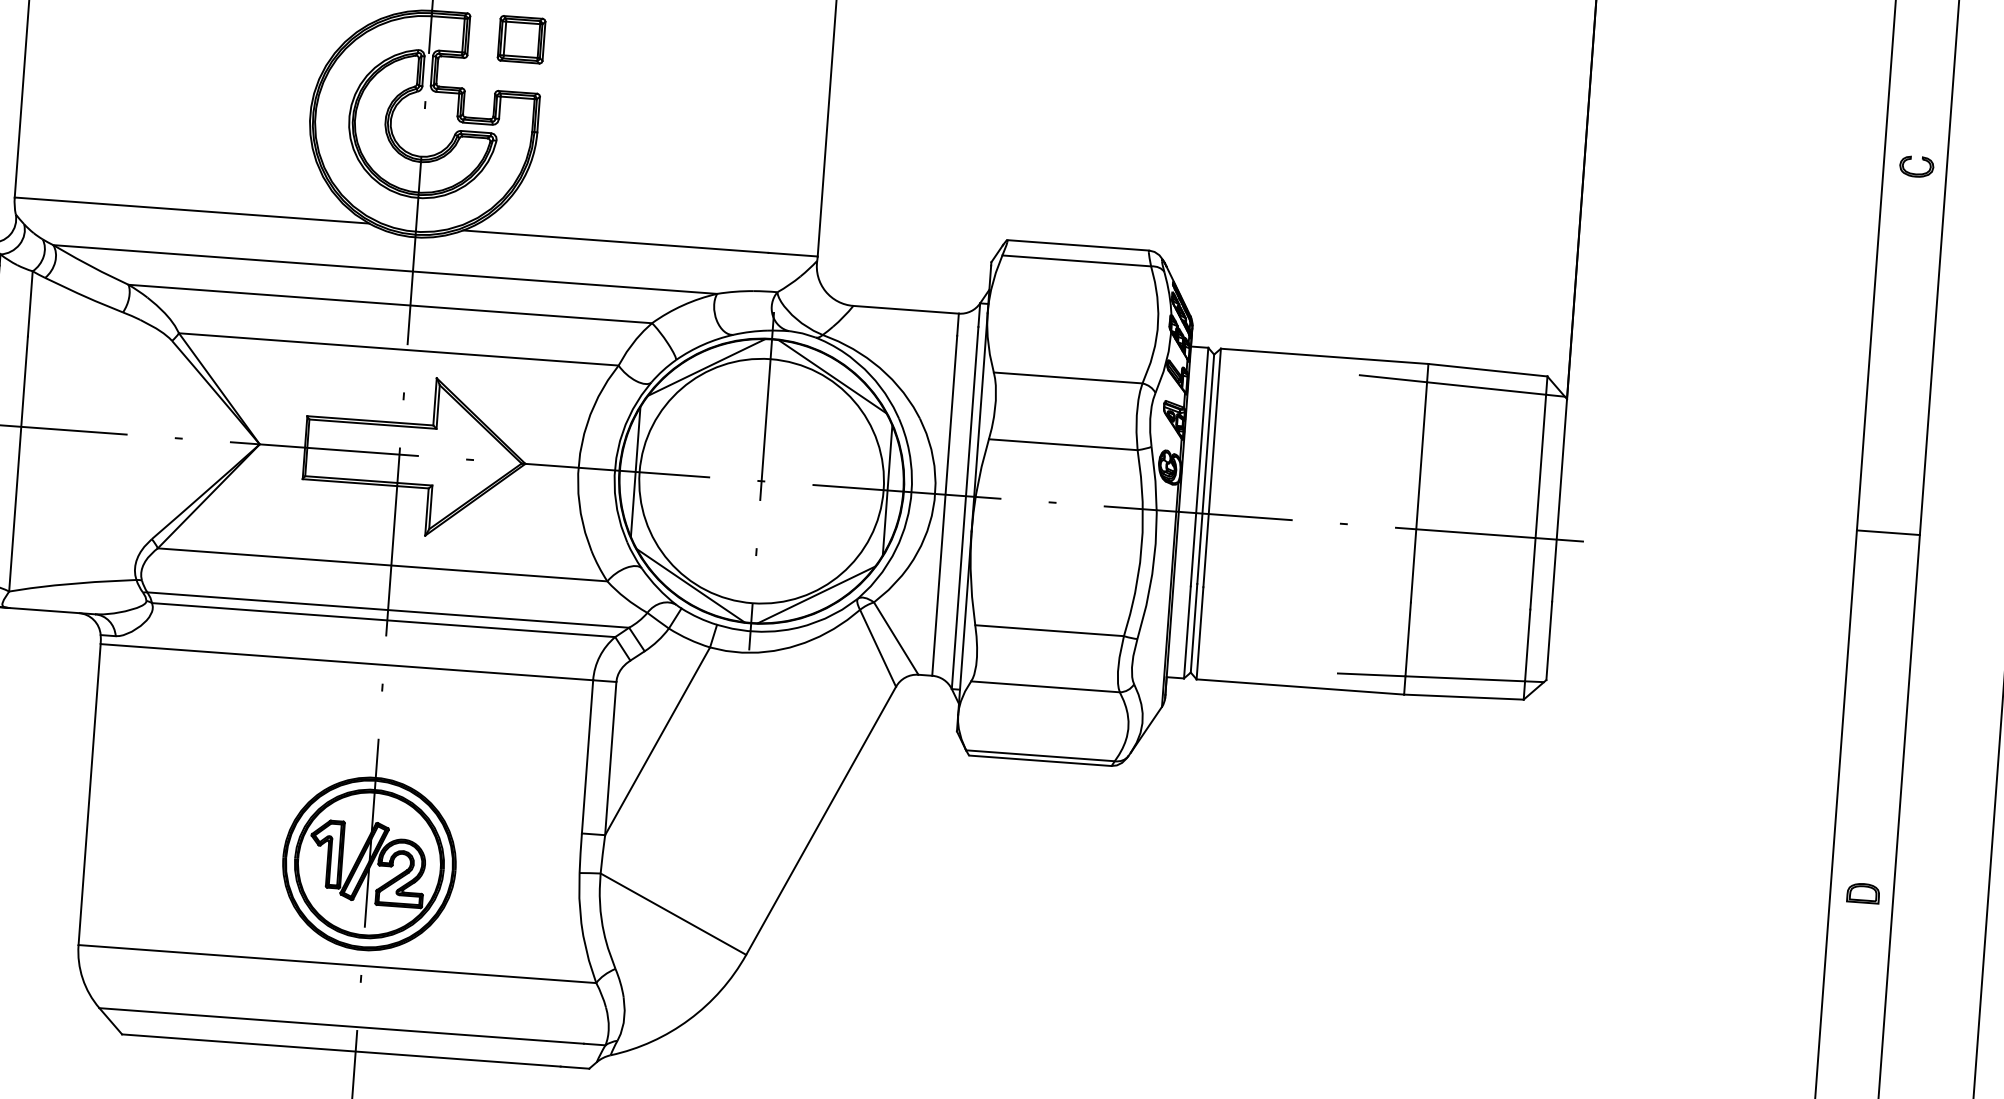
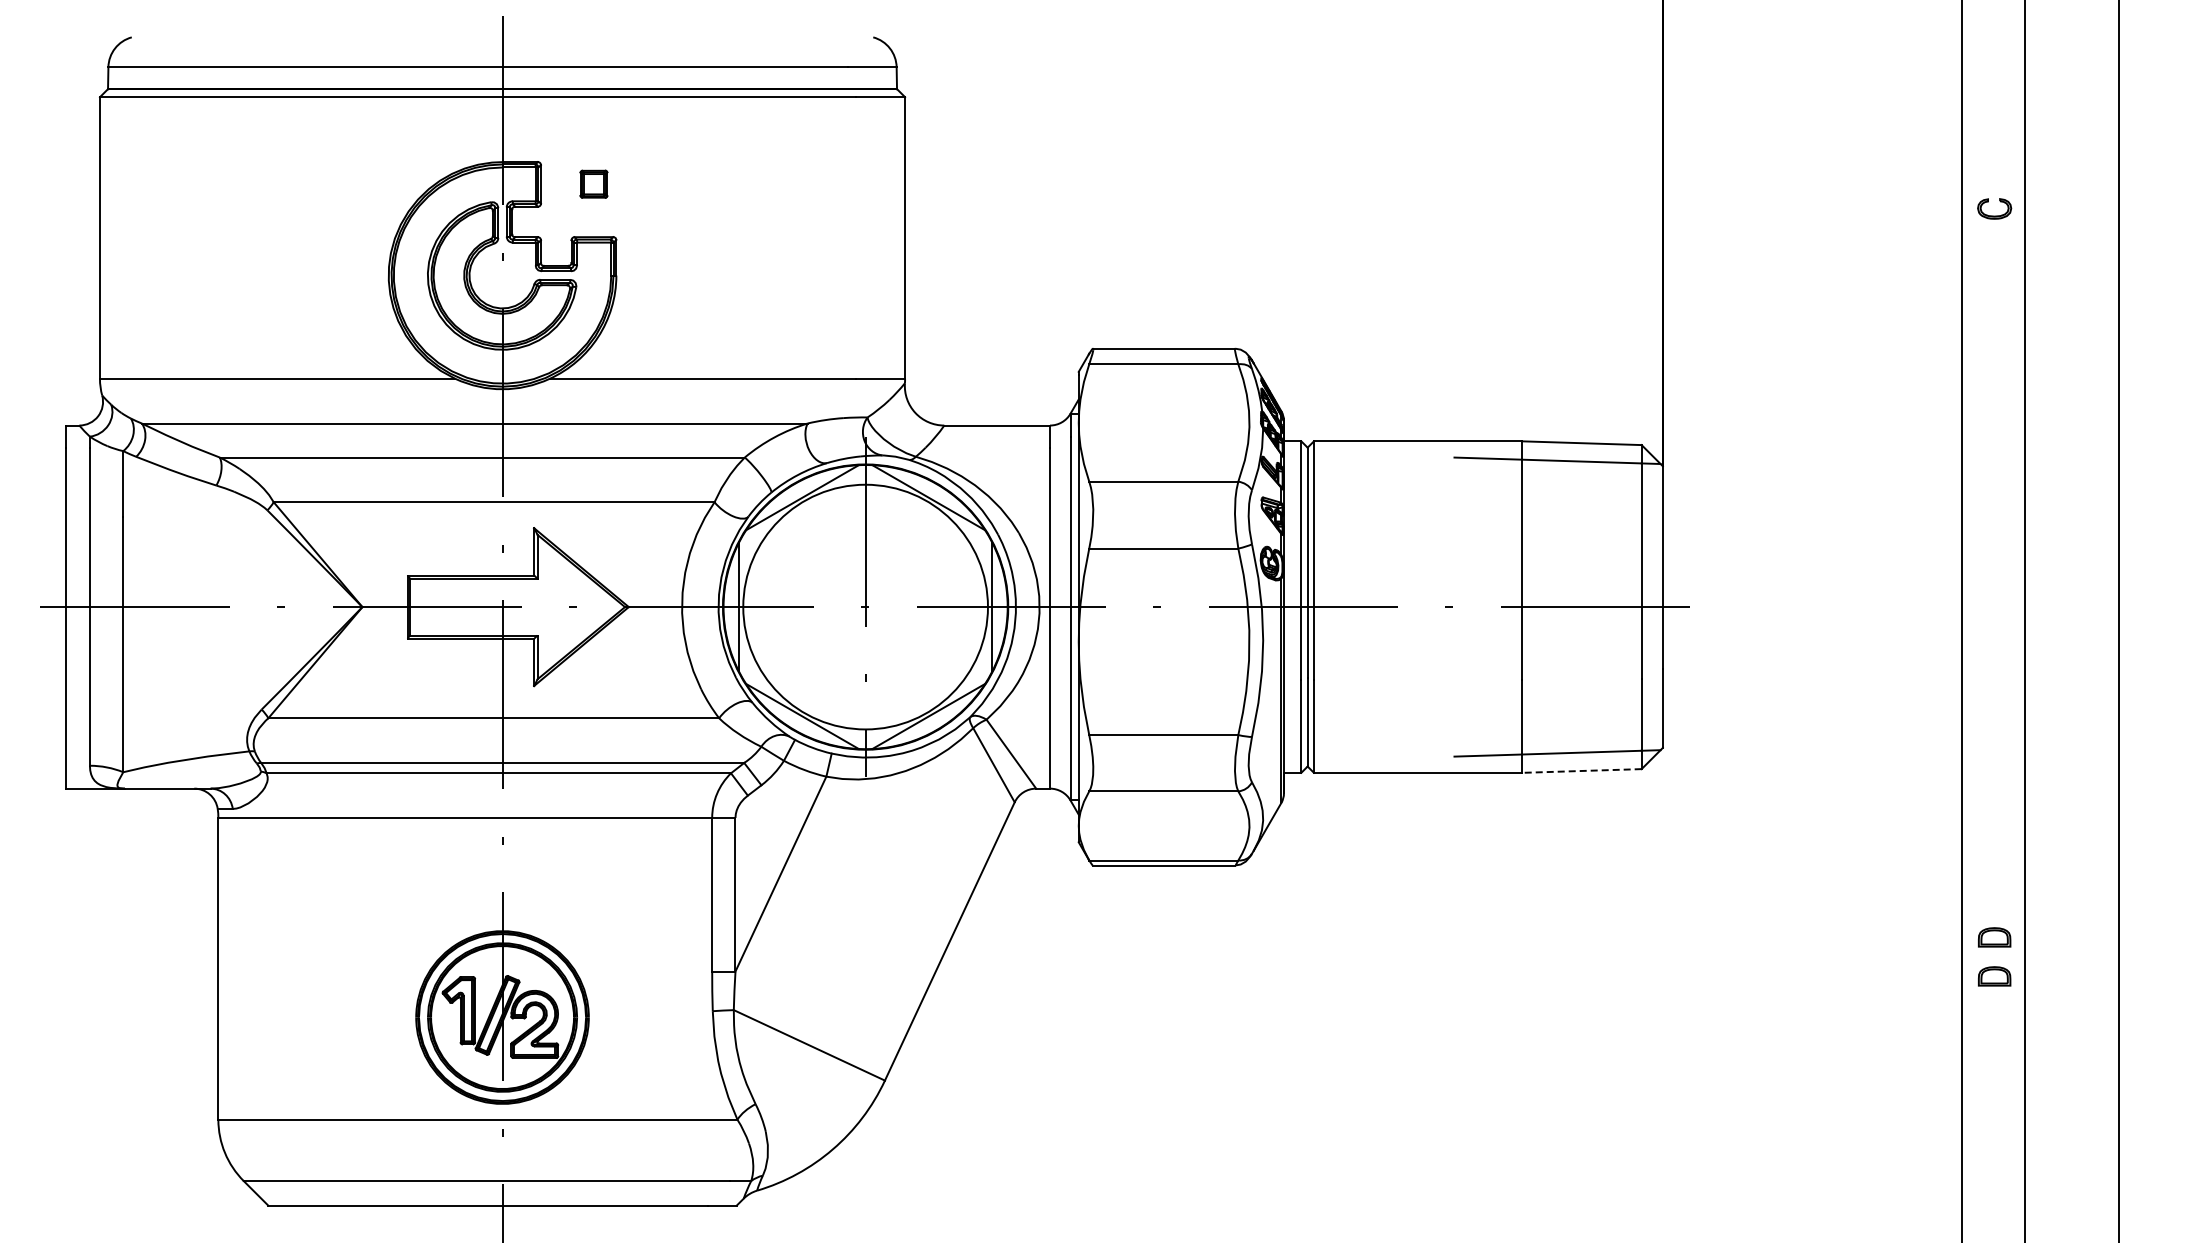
part: (521, 38) -> (593, 183), size x0.6
line: (1887, 532) -> (1992, 575), removed
line: (1463, 696) -> (1581, 770), solid -> dashed
part: (1860, 932) -> (1994, 976), added

